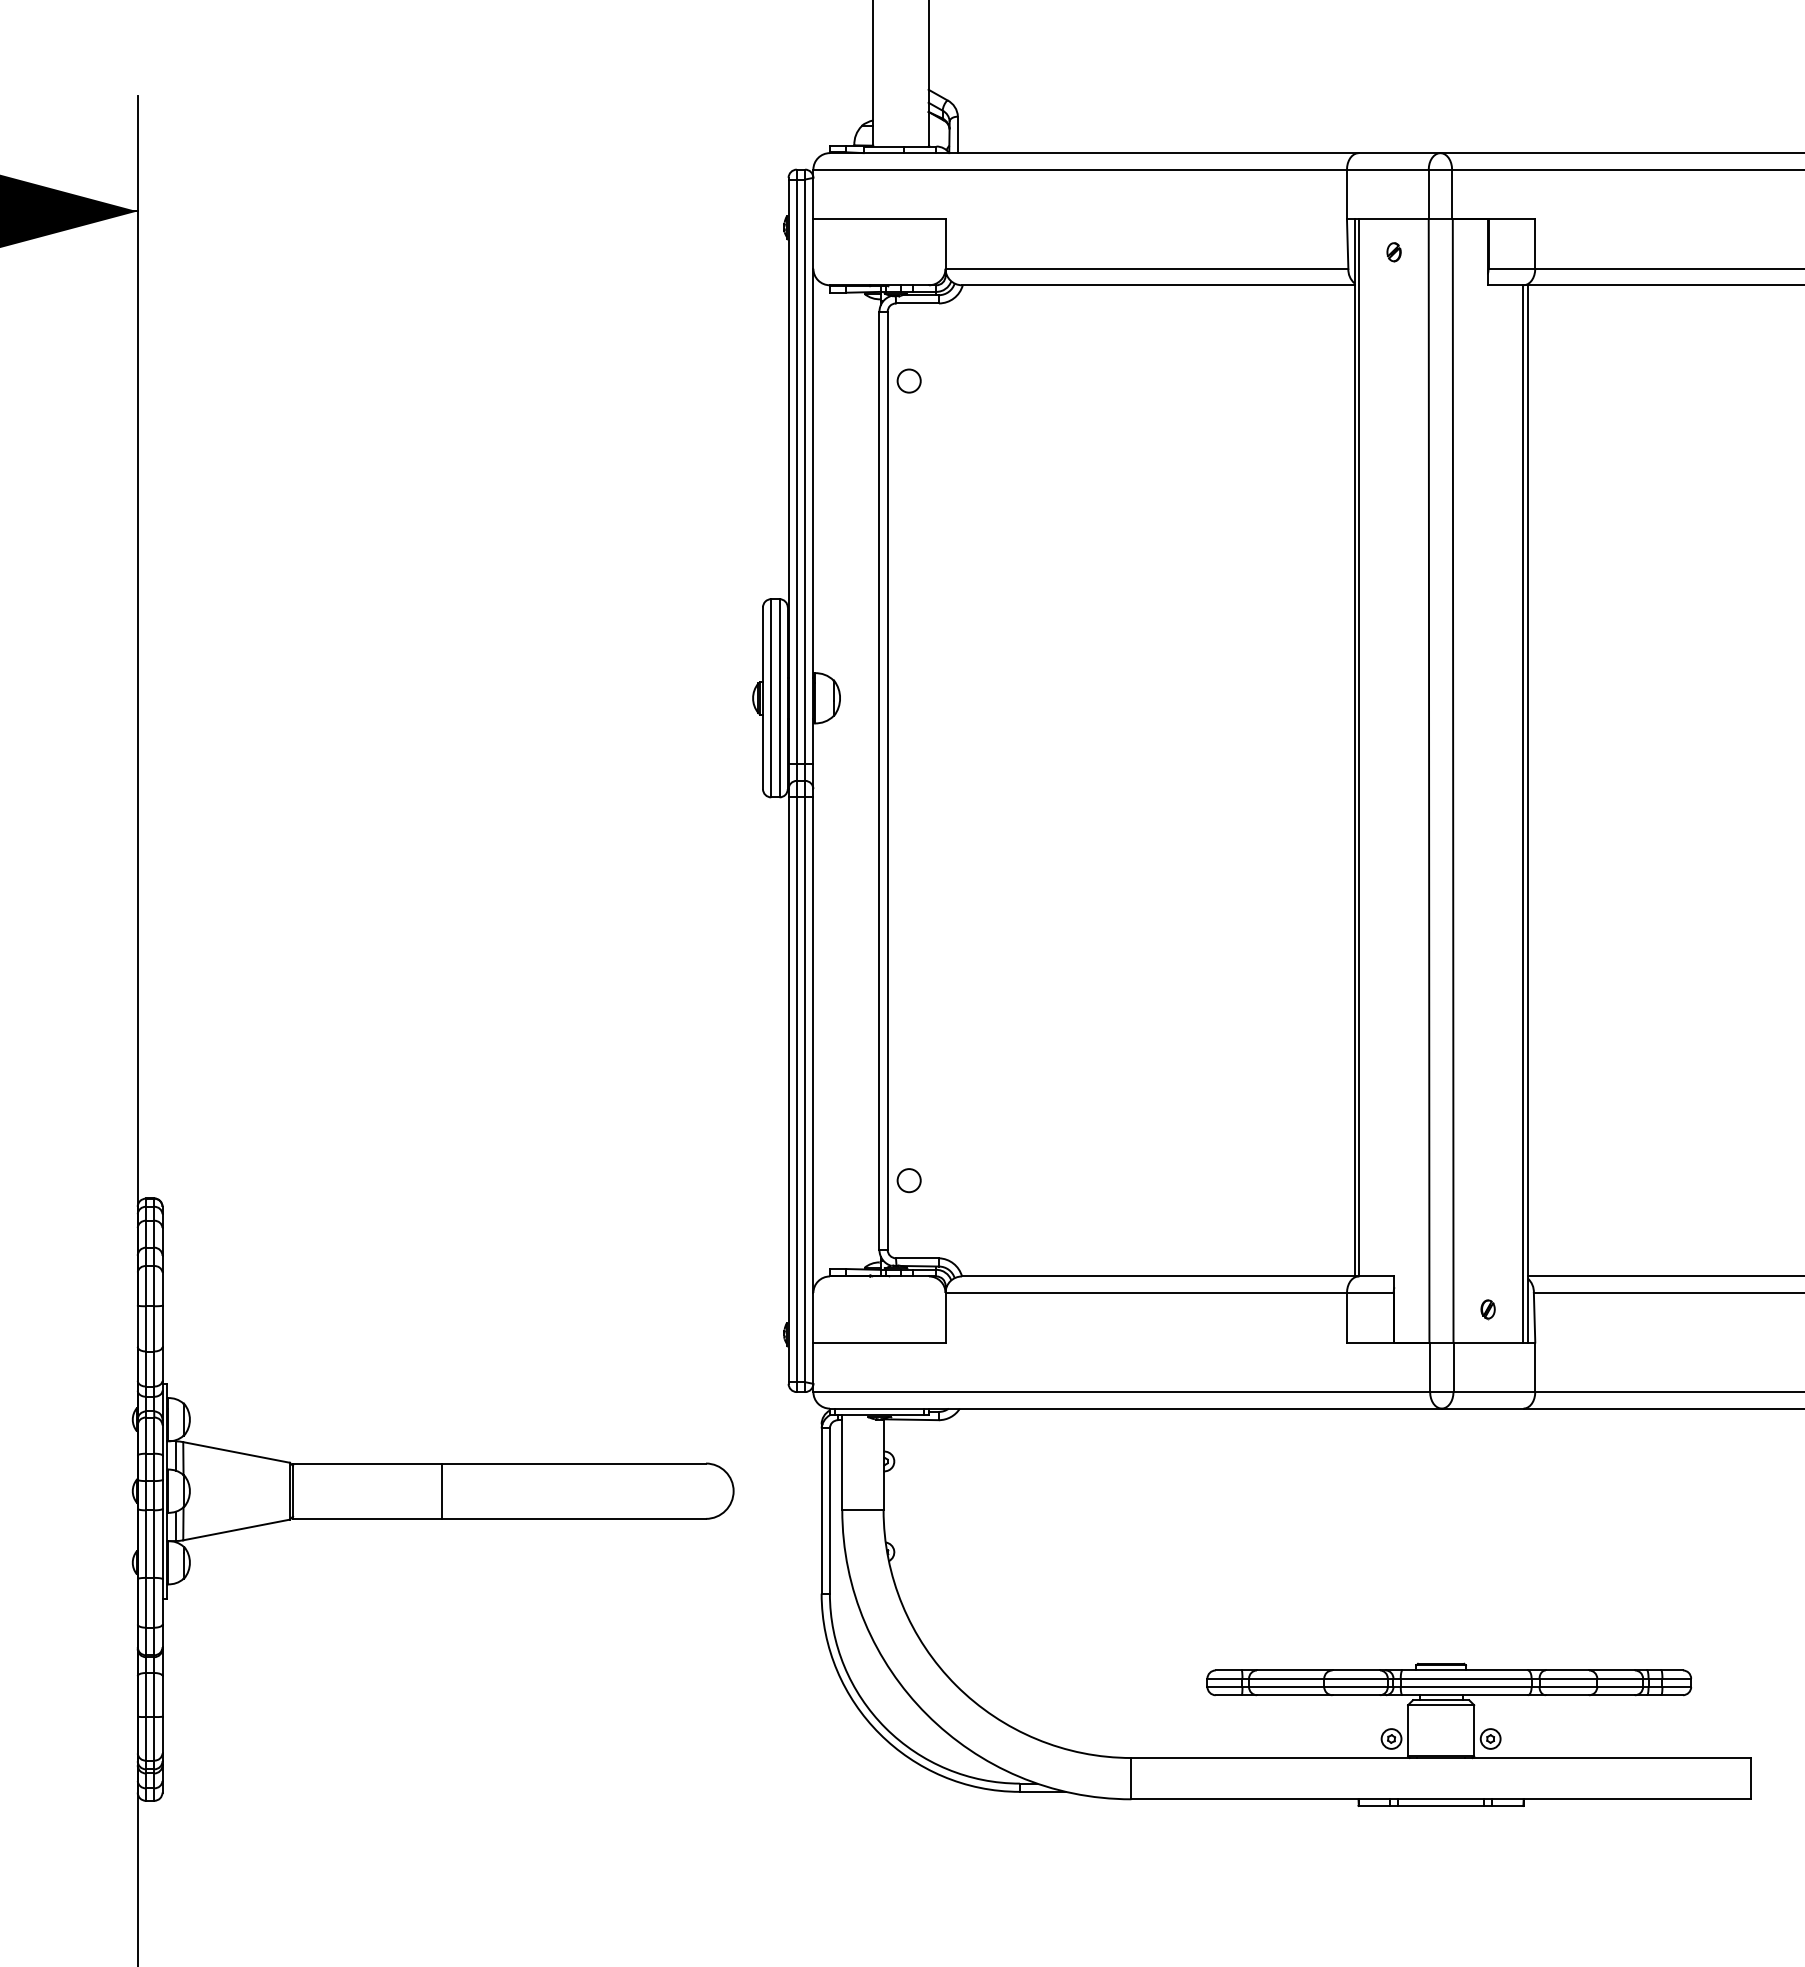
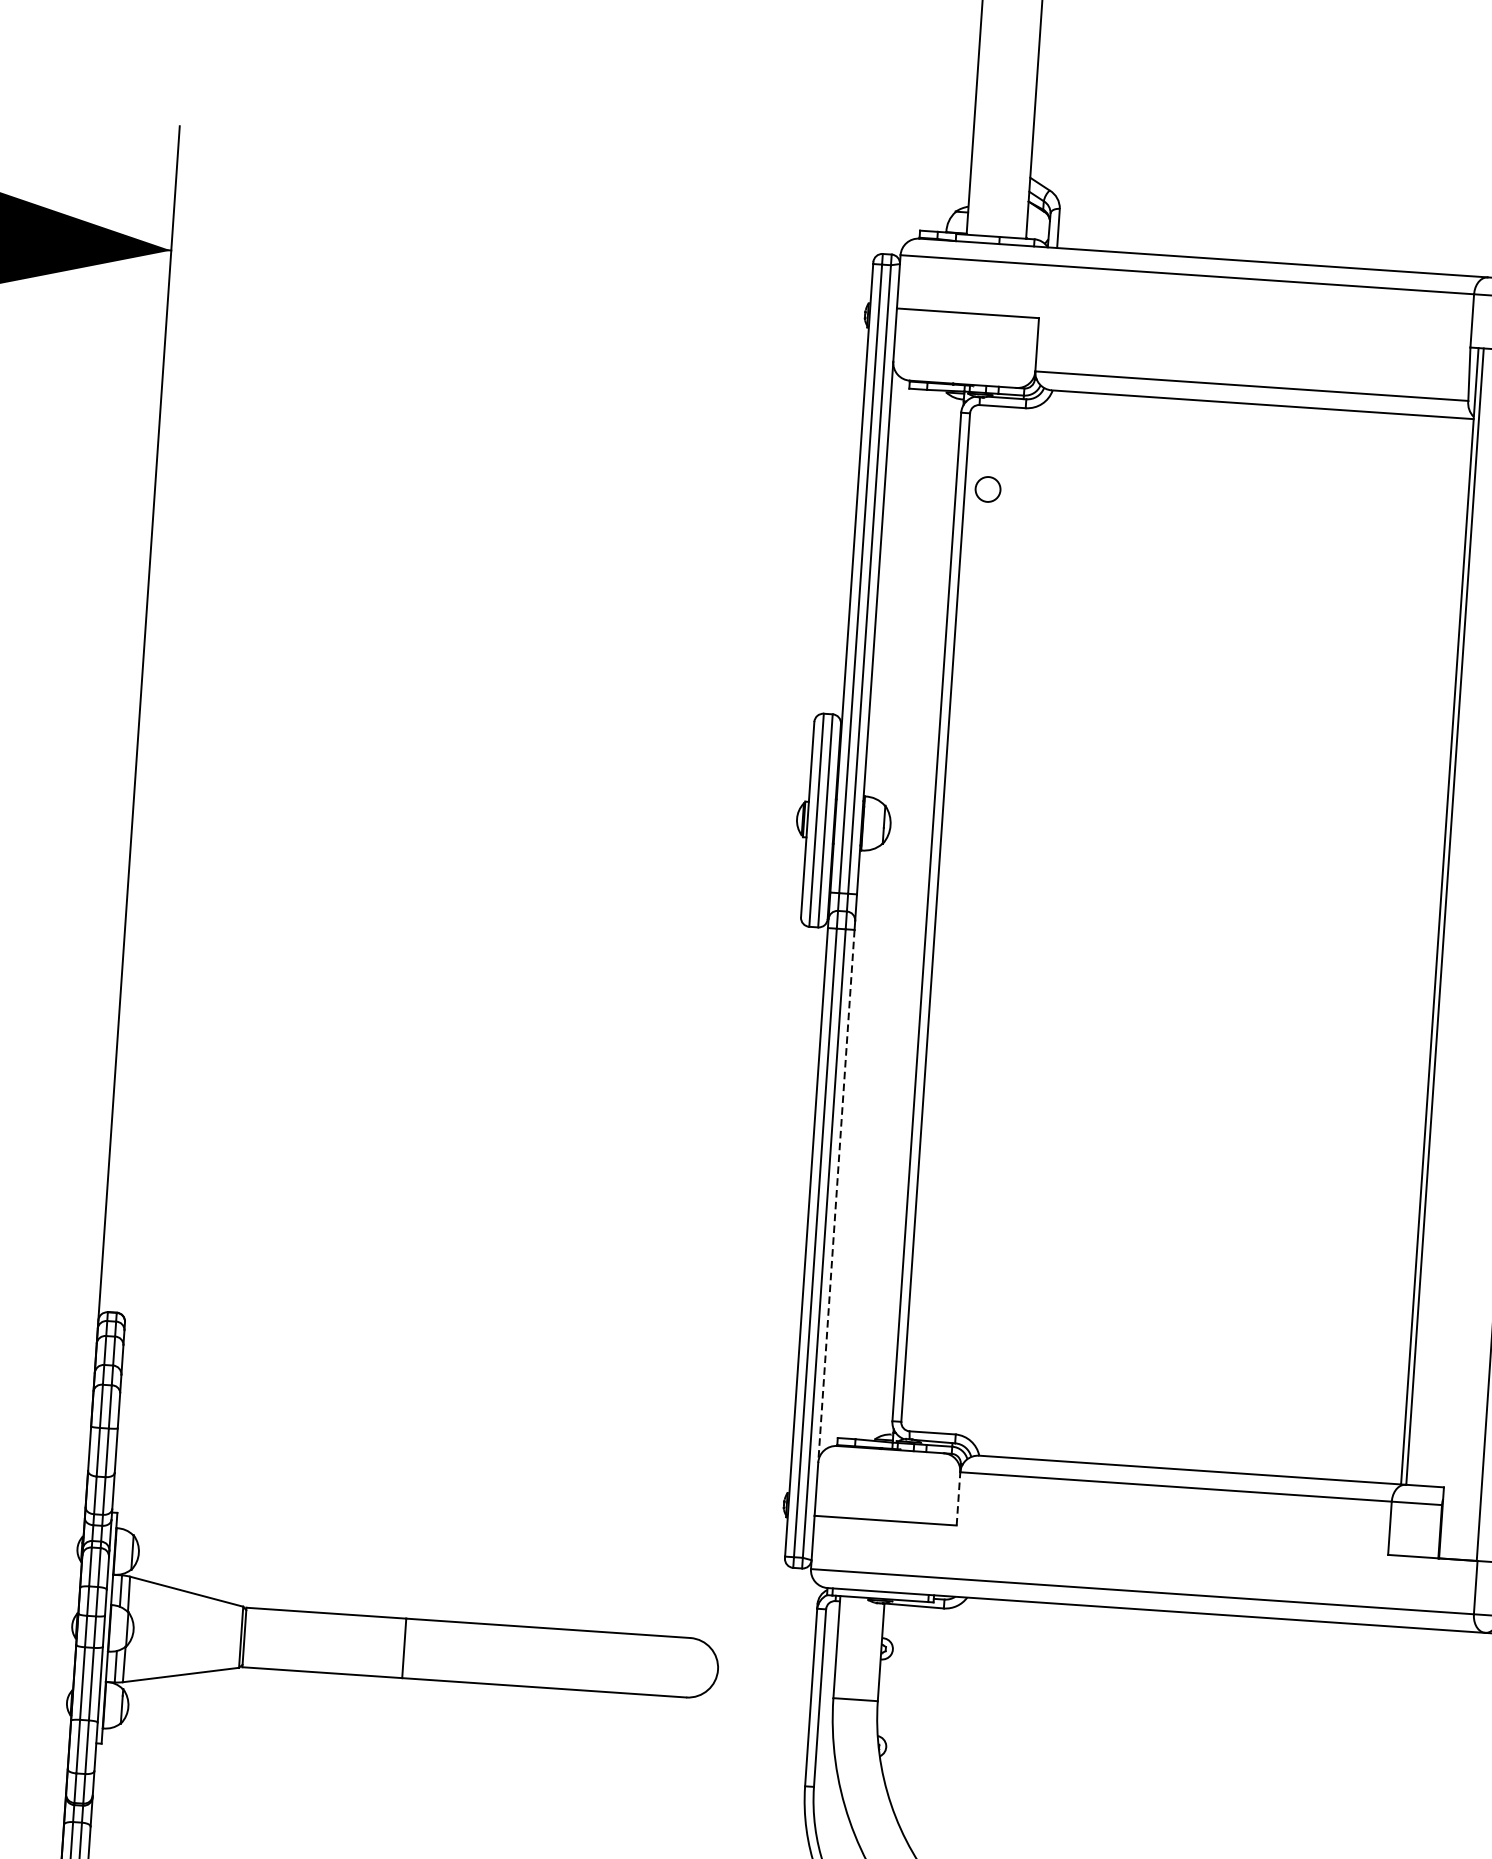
line: (813, 1045) -> (836, 1196), solid -> dashed
circle: (908, 1180) -> (928, 1348), removed
line: (945, 1317) -> (958, 1498), solid -> dashed

